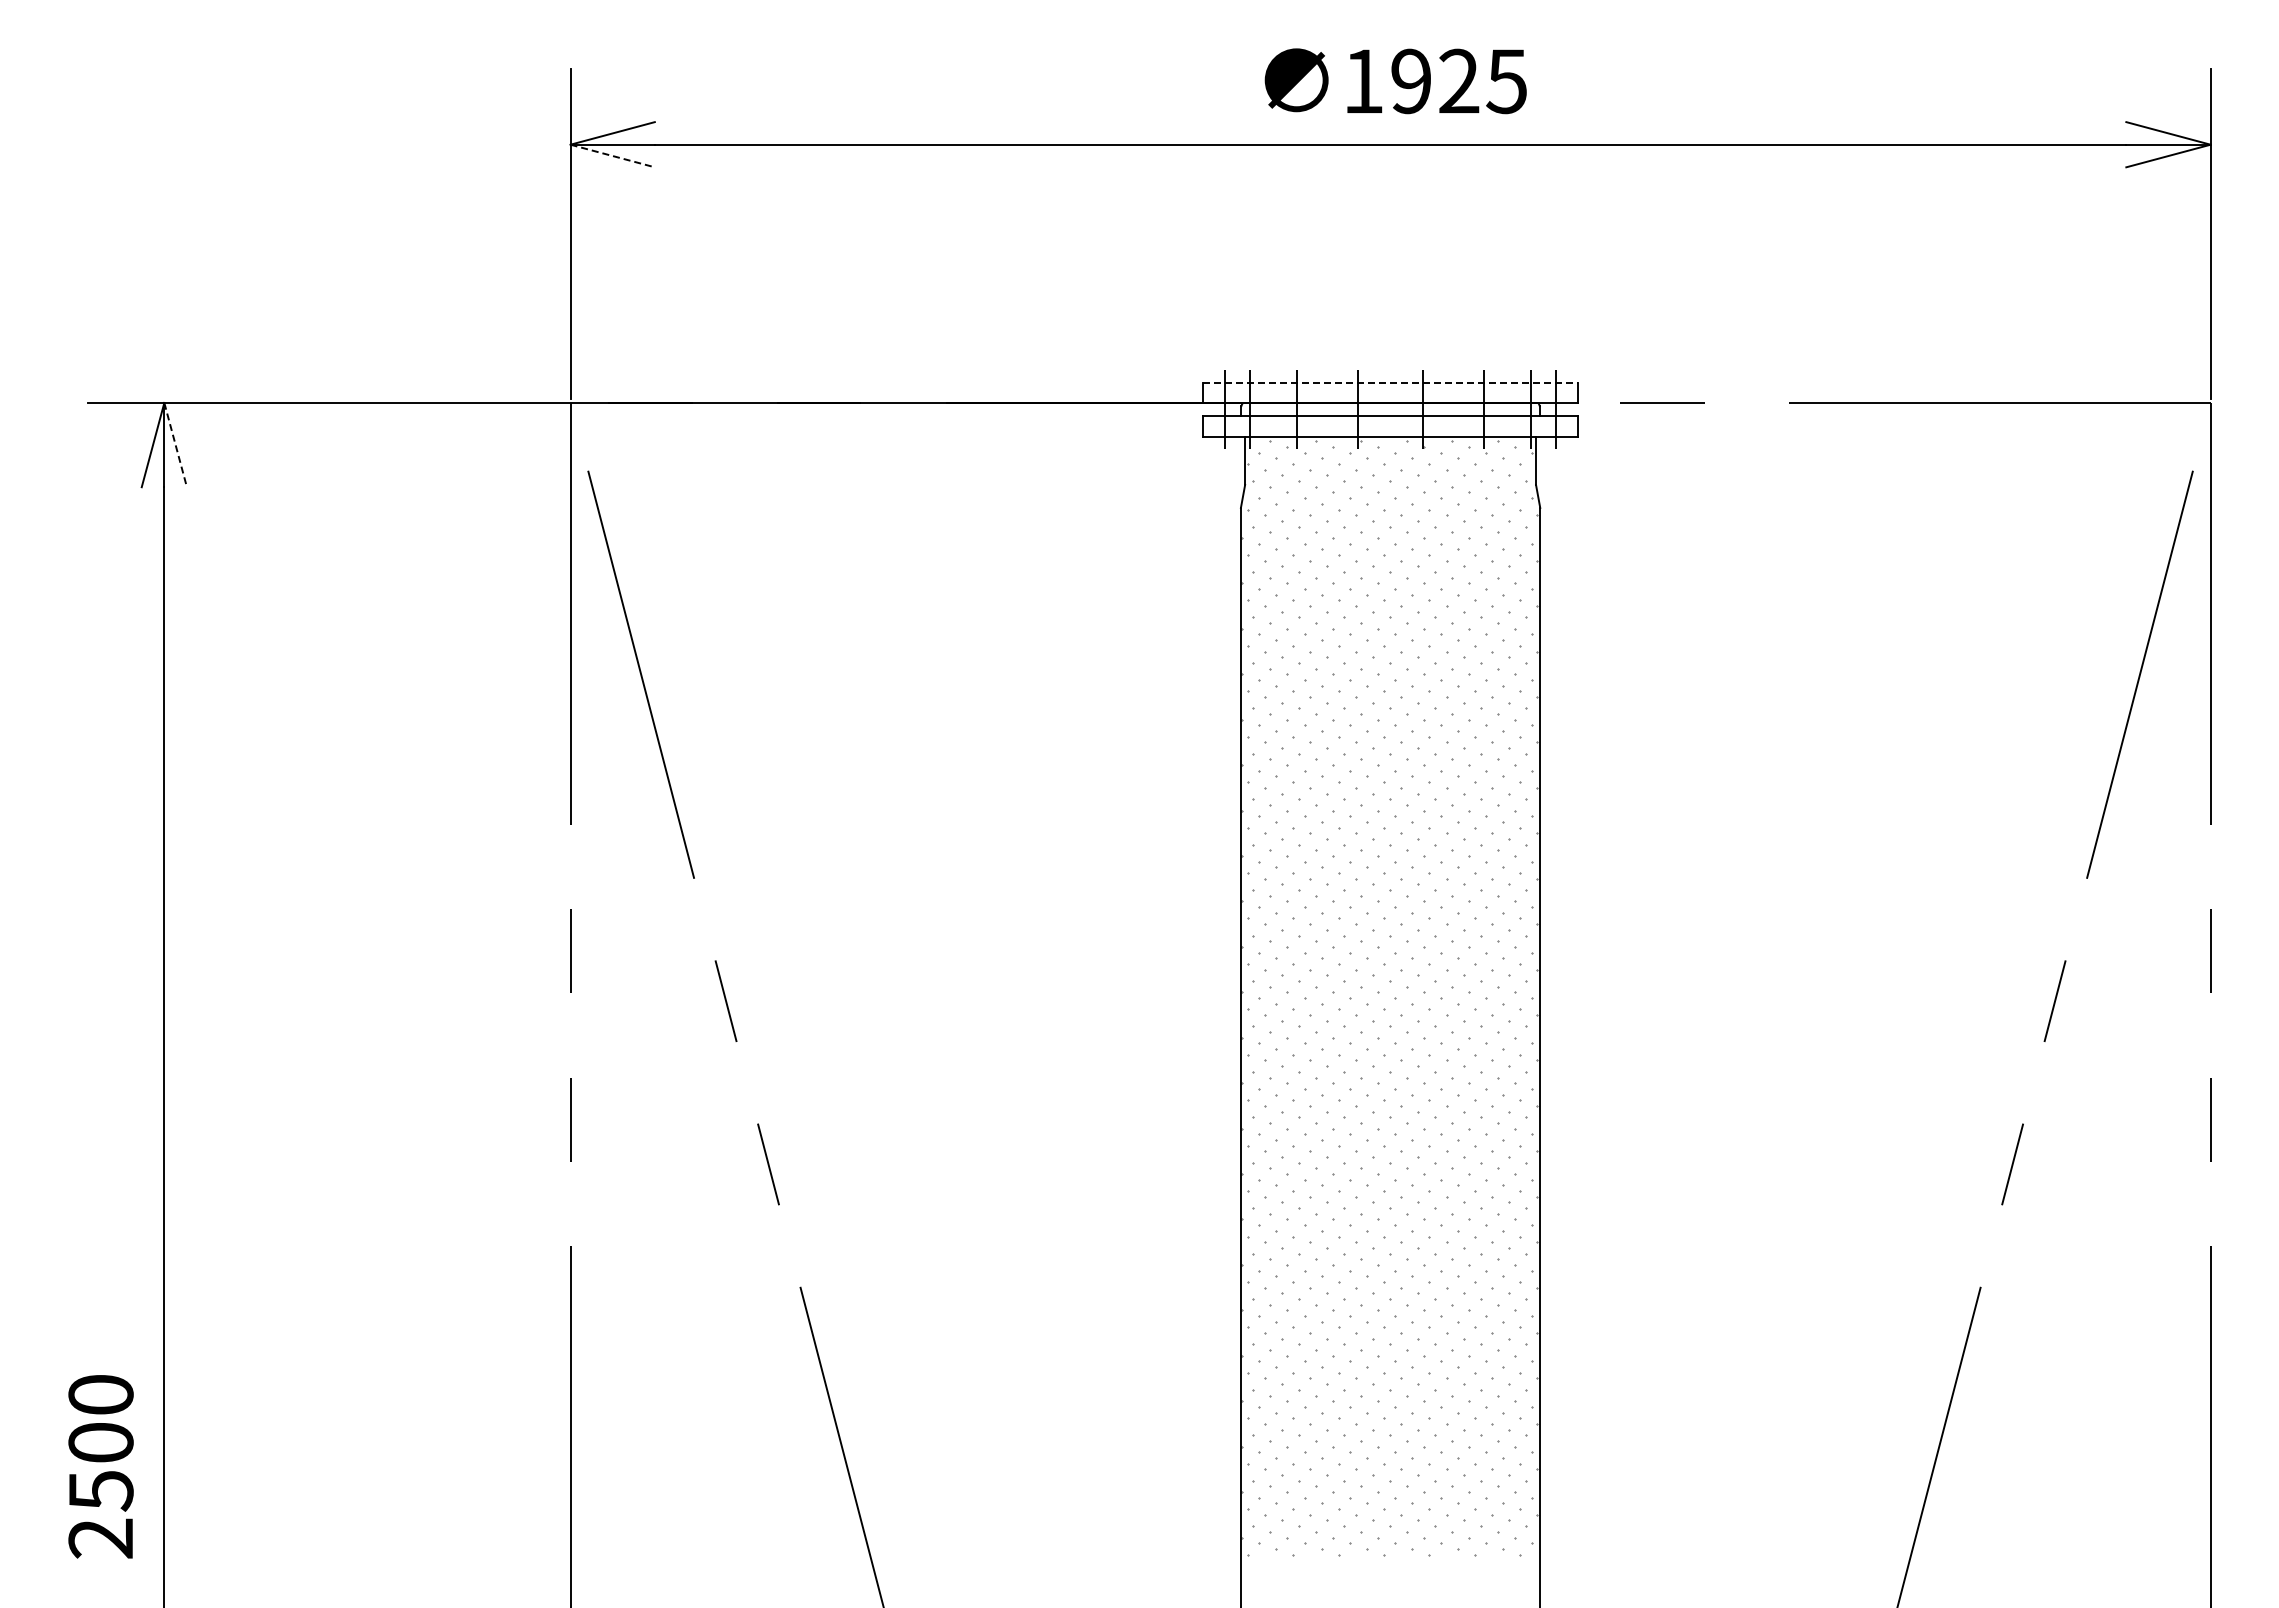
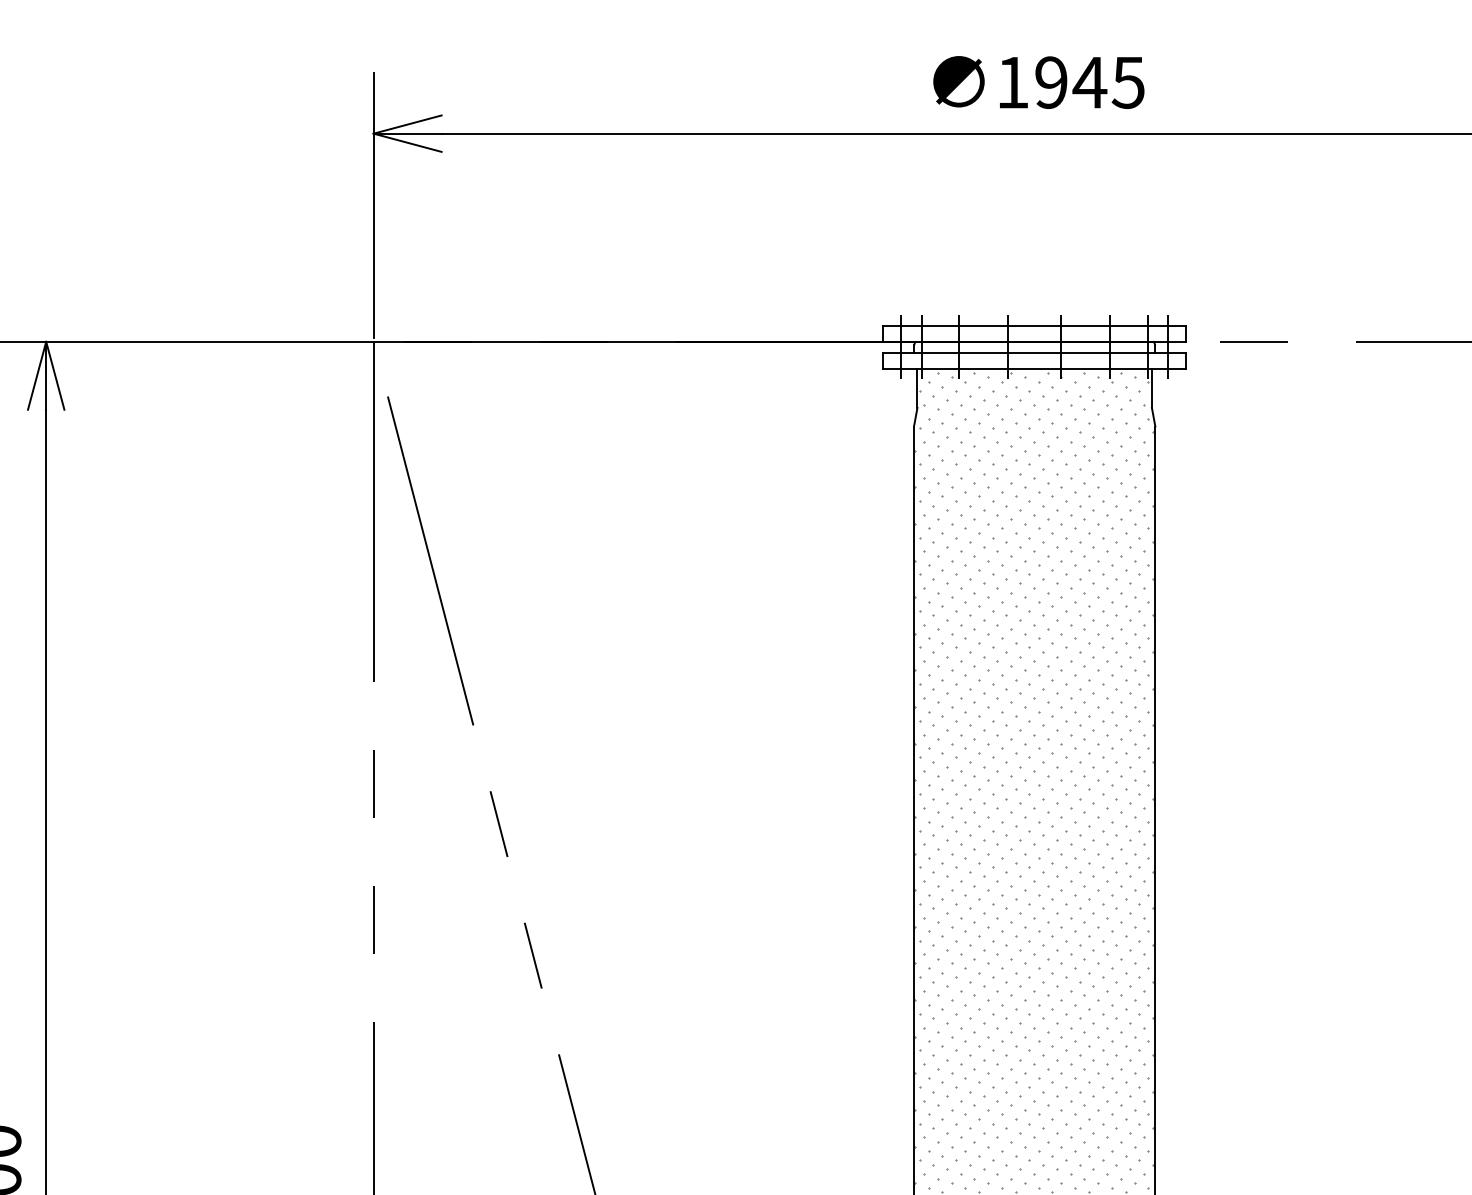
text: (1458, 80) -> (1089, 81), 1925 -> 1945
line: (612, 156) -> (407, 143), dashed -> solid
line: (1390, 382) -> (1034, 325), dashed -> solid
line: (175, 445) -> (55, 376), dashed -> solid

